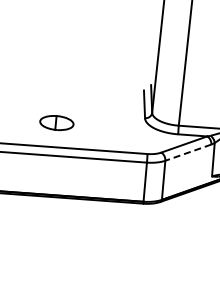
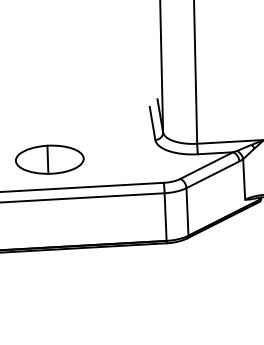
part: (56, 122) -> (49, 159), size x1.67
line: (187, 152) -> (211, 174), dashed -> solid

